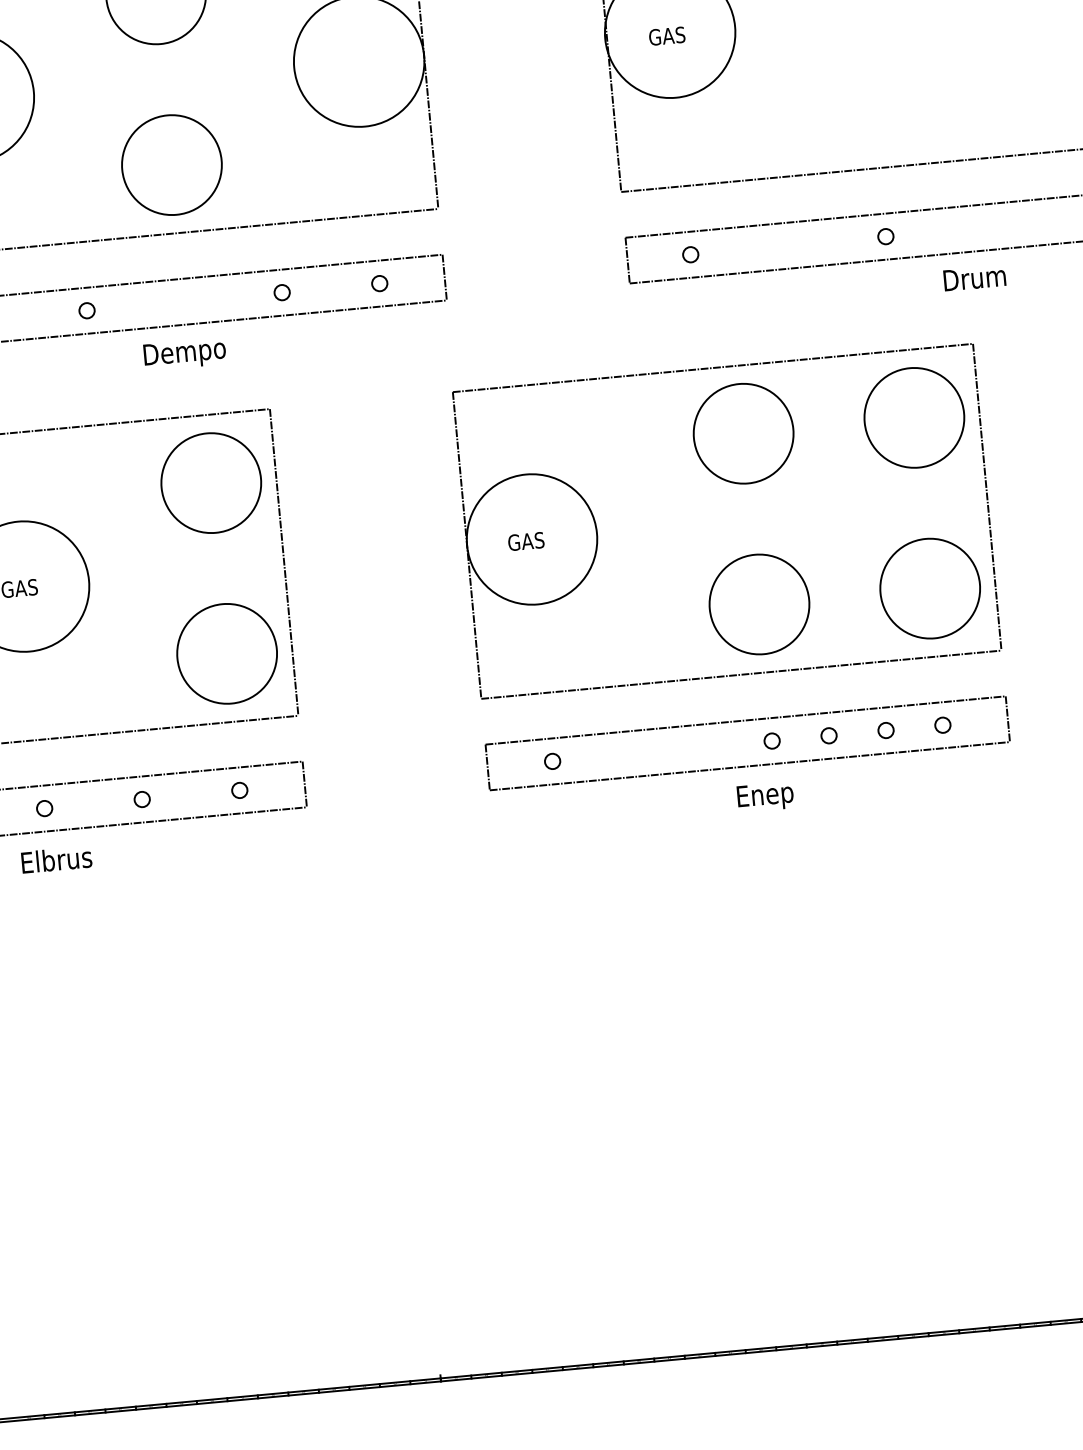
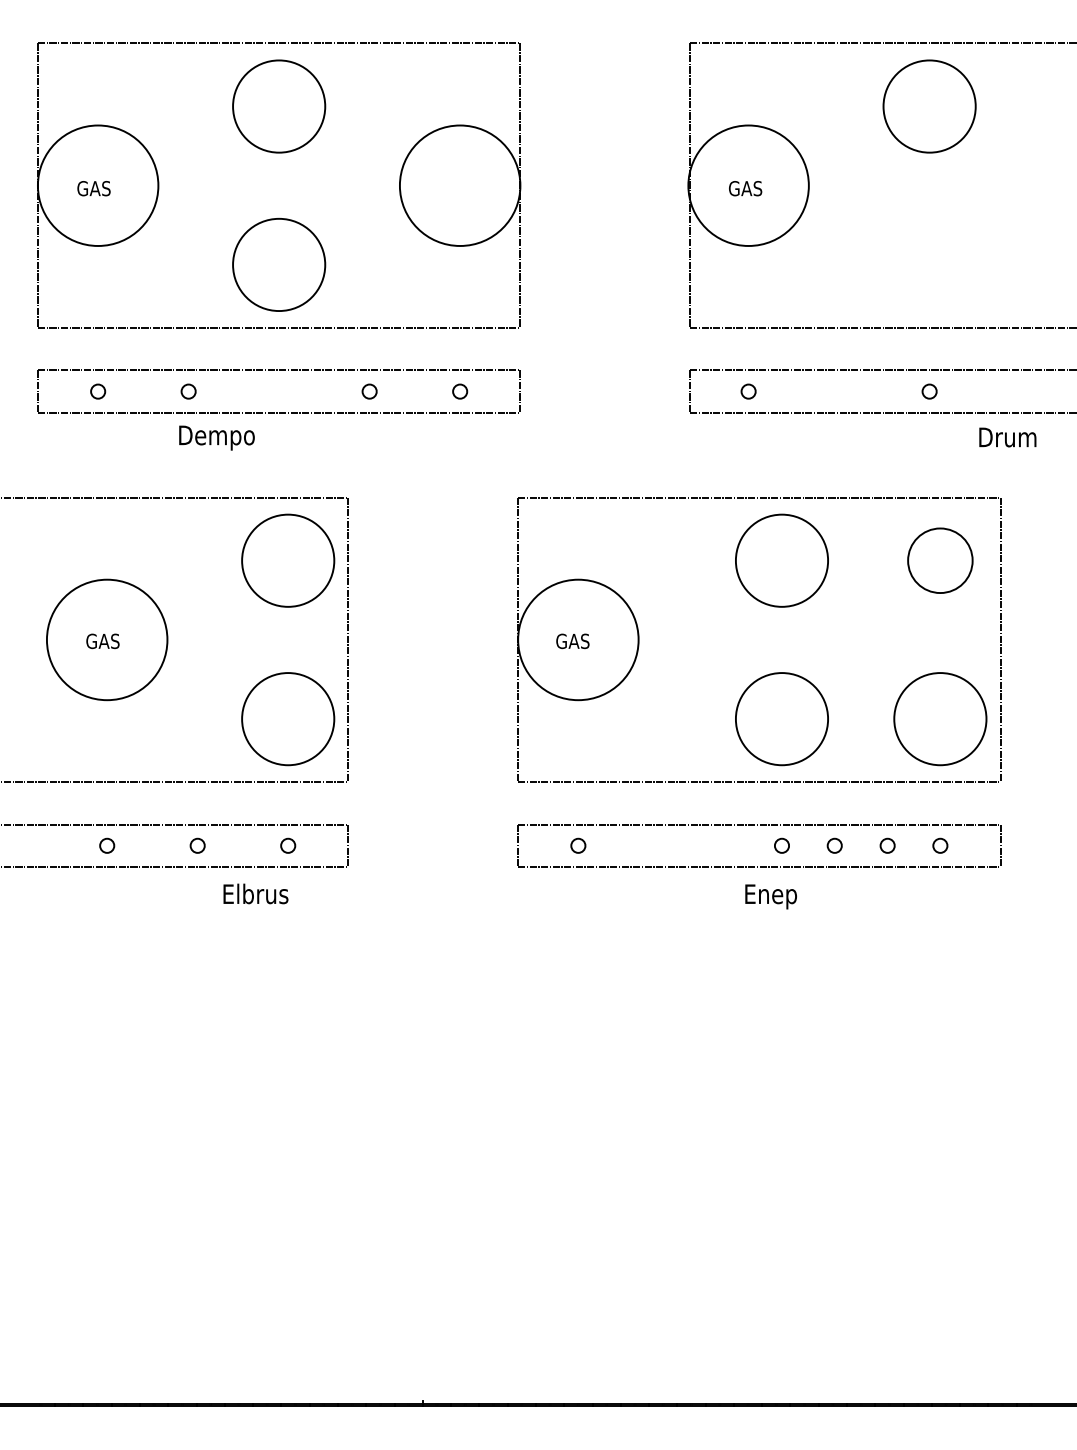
text: (184, 353) -> (216, 437), moved
circle: (914, 417) -> (940, 560), size x0.7
text: (56, 859) -> (255, 893), moved

